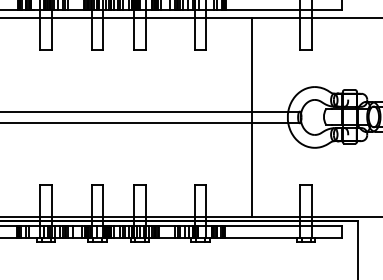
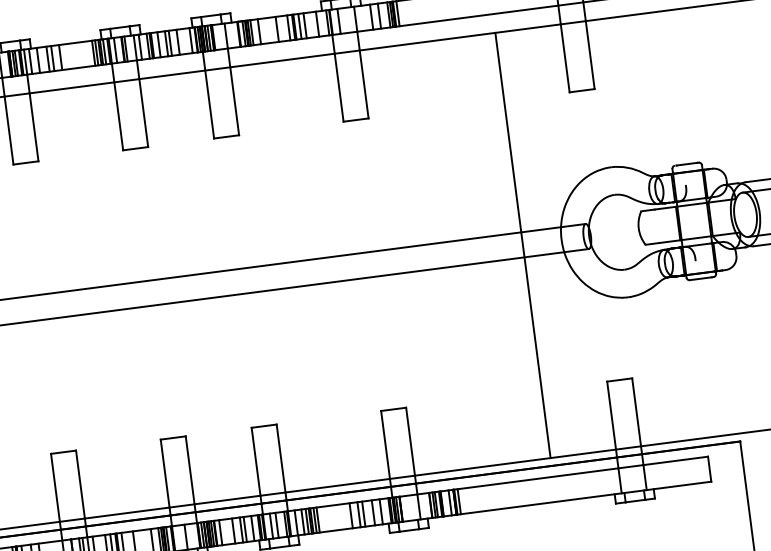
line: (251, 117) -> (522, 245), moved

